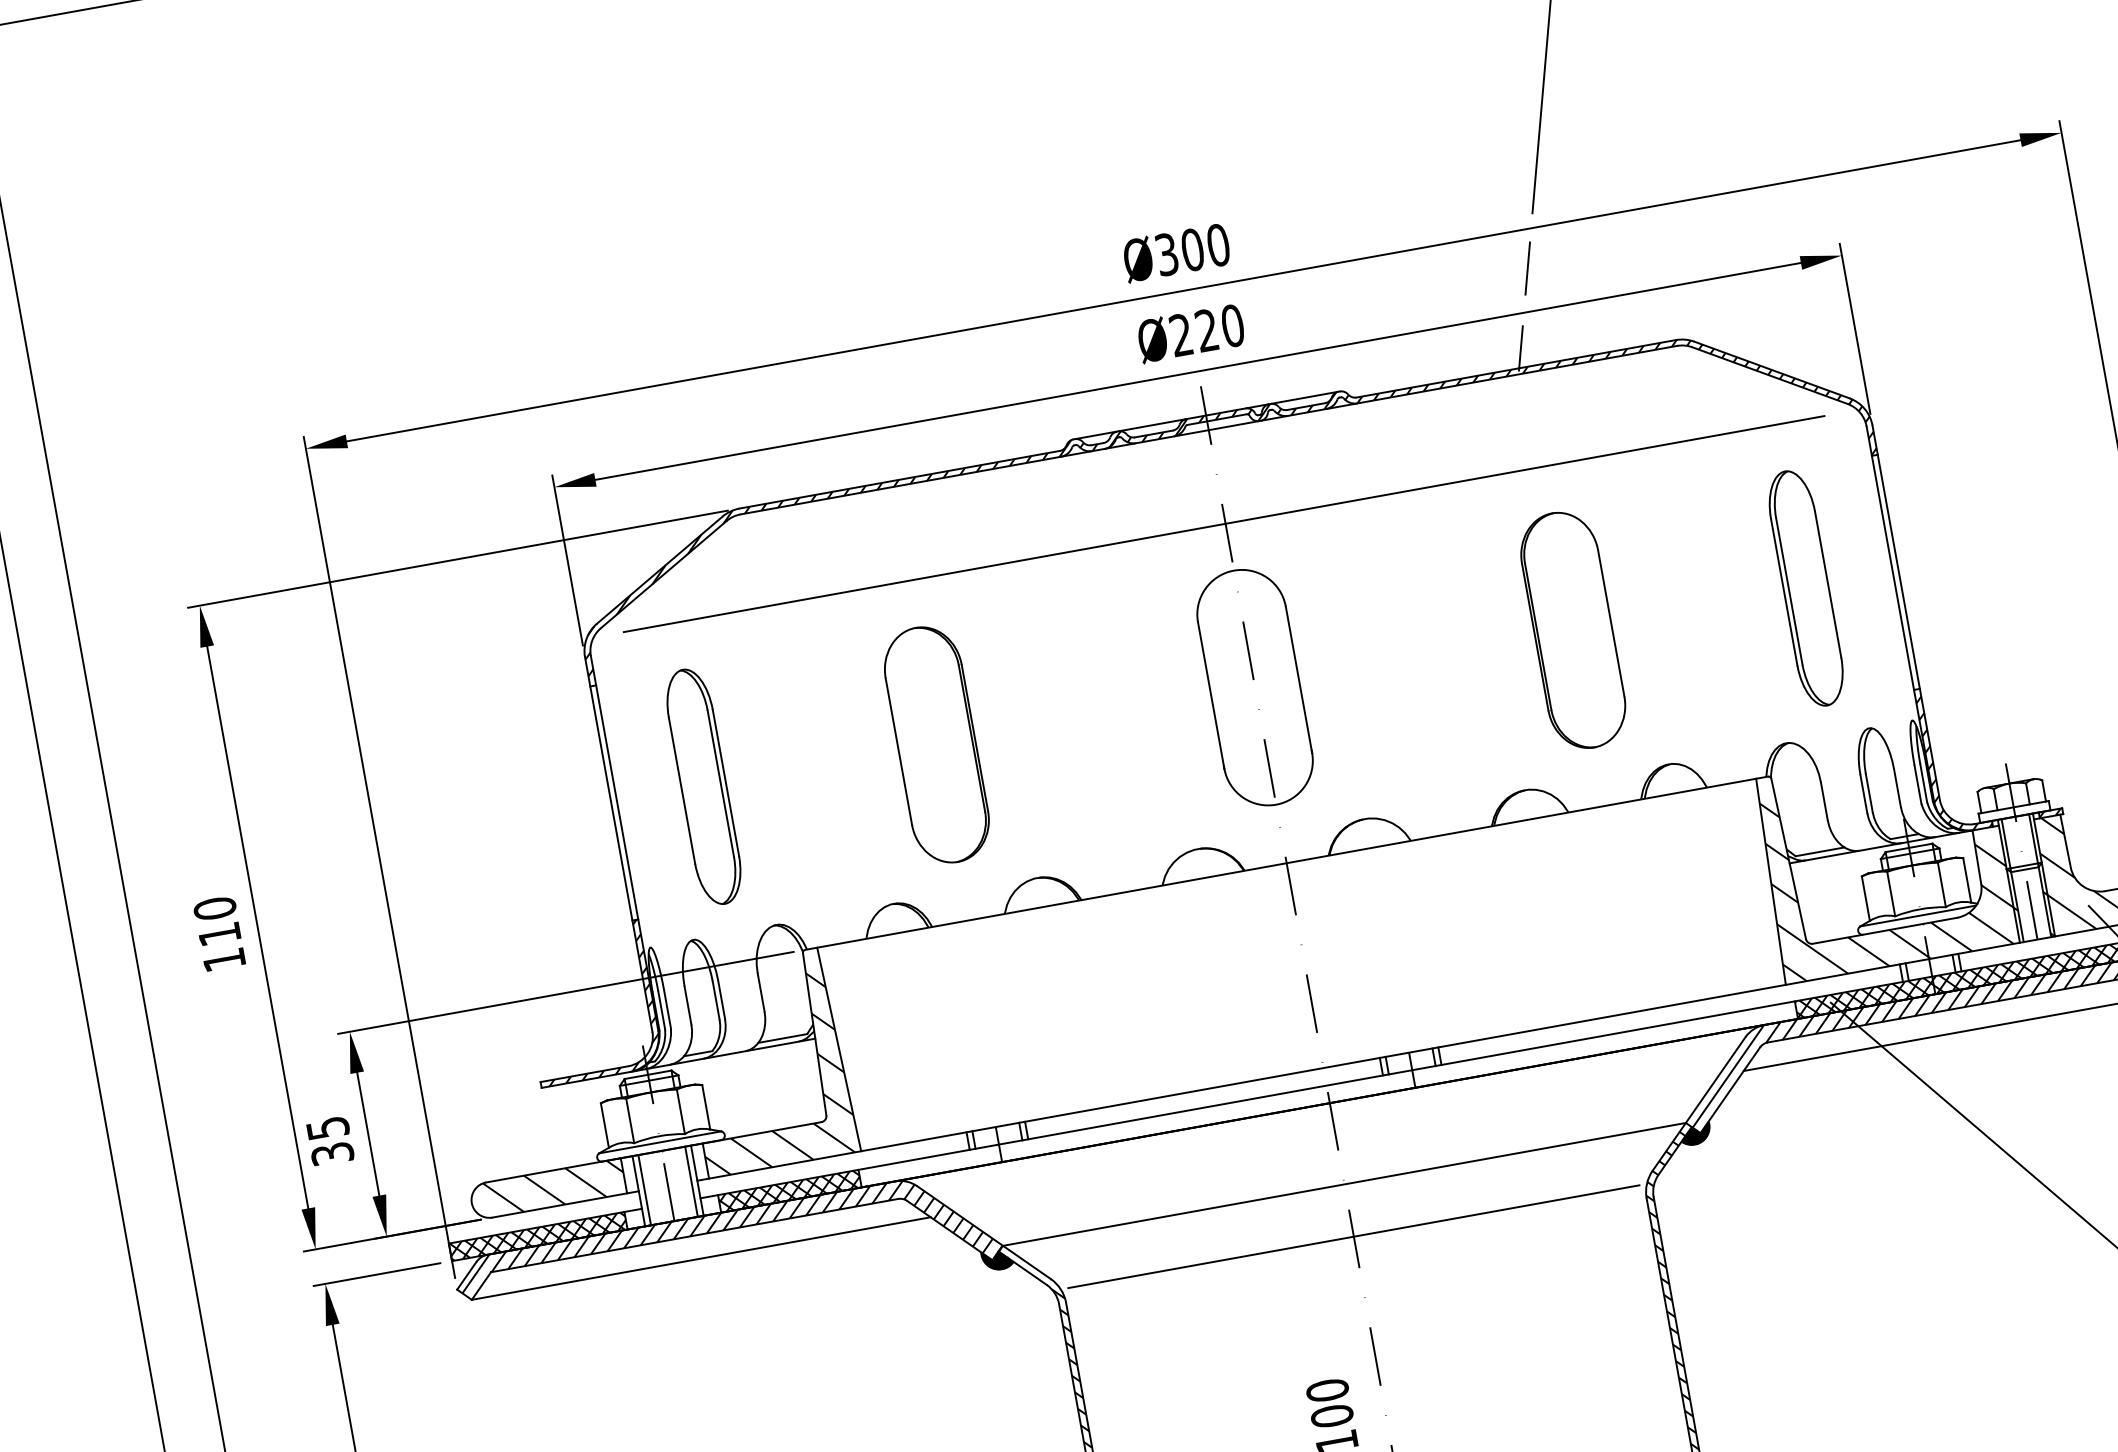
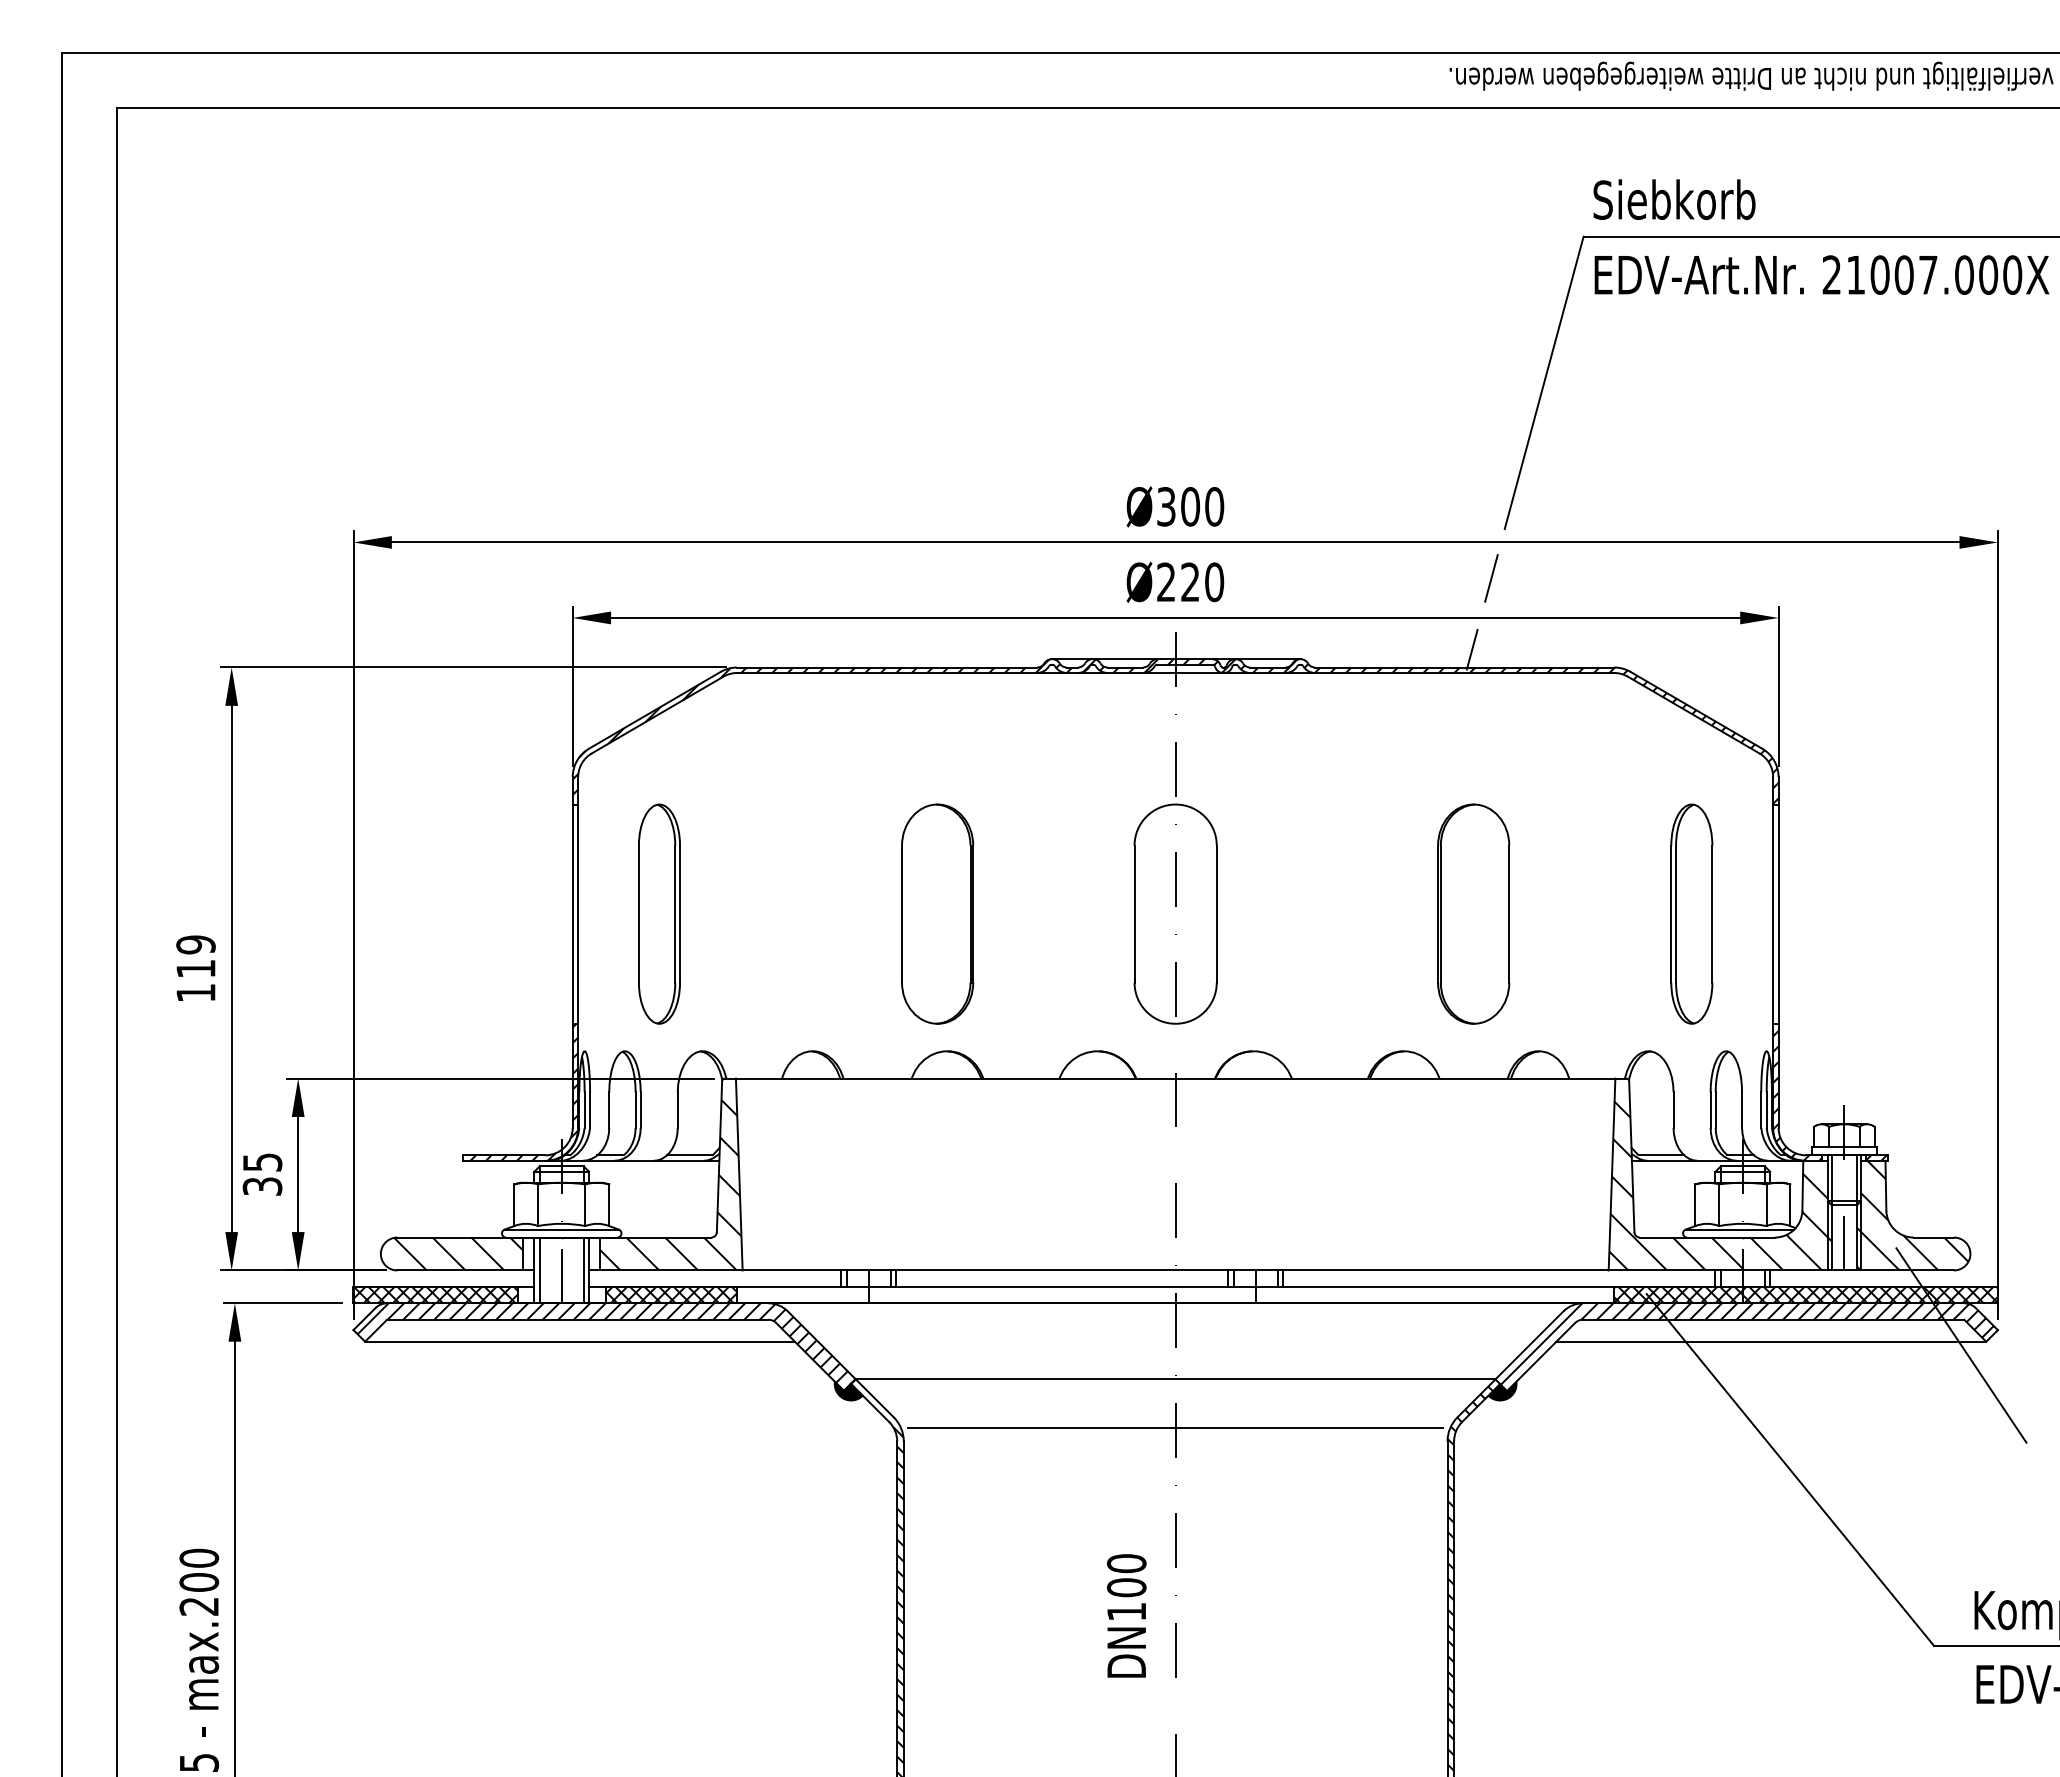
line: (1224, 523) -> (1174, 760), removed
part: (936, 744) -> (937, 913), moved
text: (214, 908) -> (195, 944), 110 -> 119

